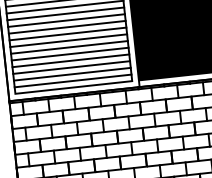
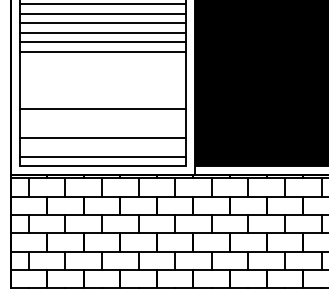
line: (65, 13) -> (102, 61), removed
line: (66, 20) -> (102, 71), removed
line: (66, 27) -> (102, 80), removed
line: (67, 34) -> (102, 90), removed
line: (68, 40) -> (102, 99), removed
line: (69, 54) -> (102, 118), removed
line: (70, 61) -> (102, 128), removed
line: (72, 74) -> (102, 147), removed

